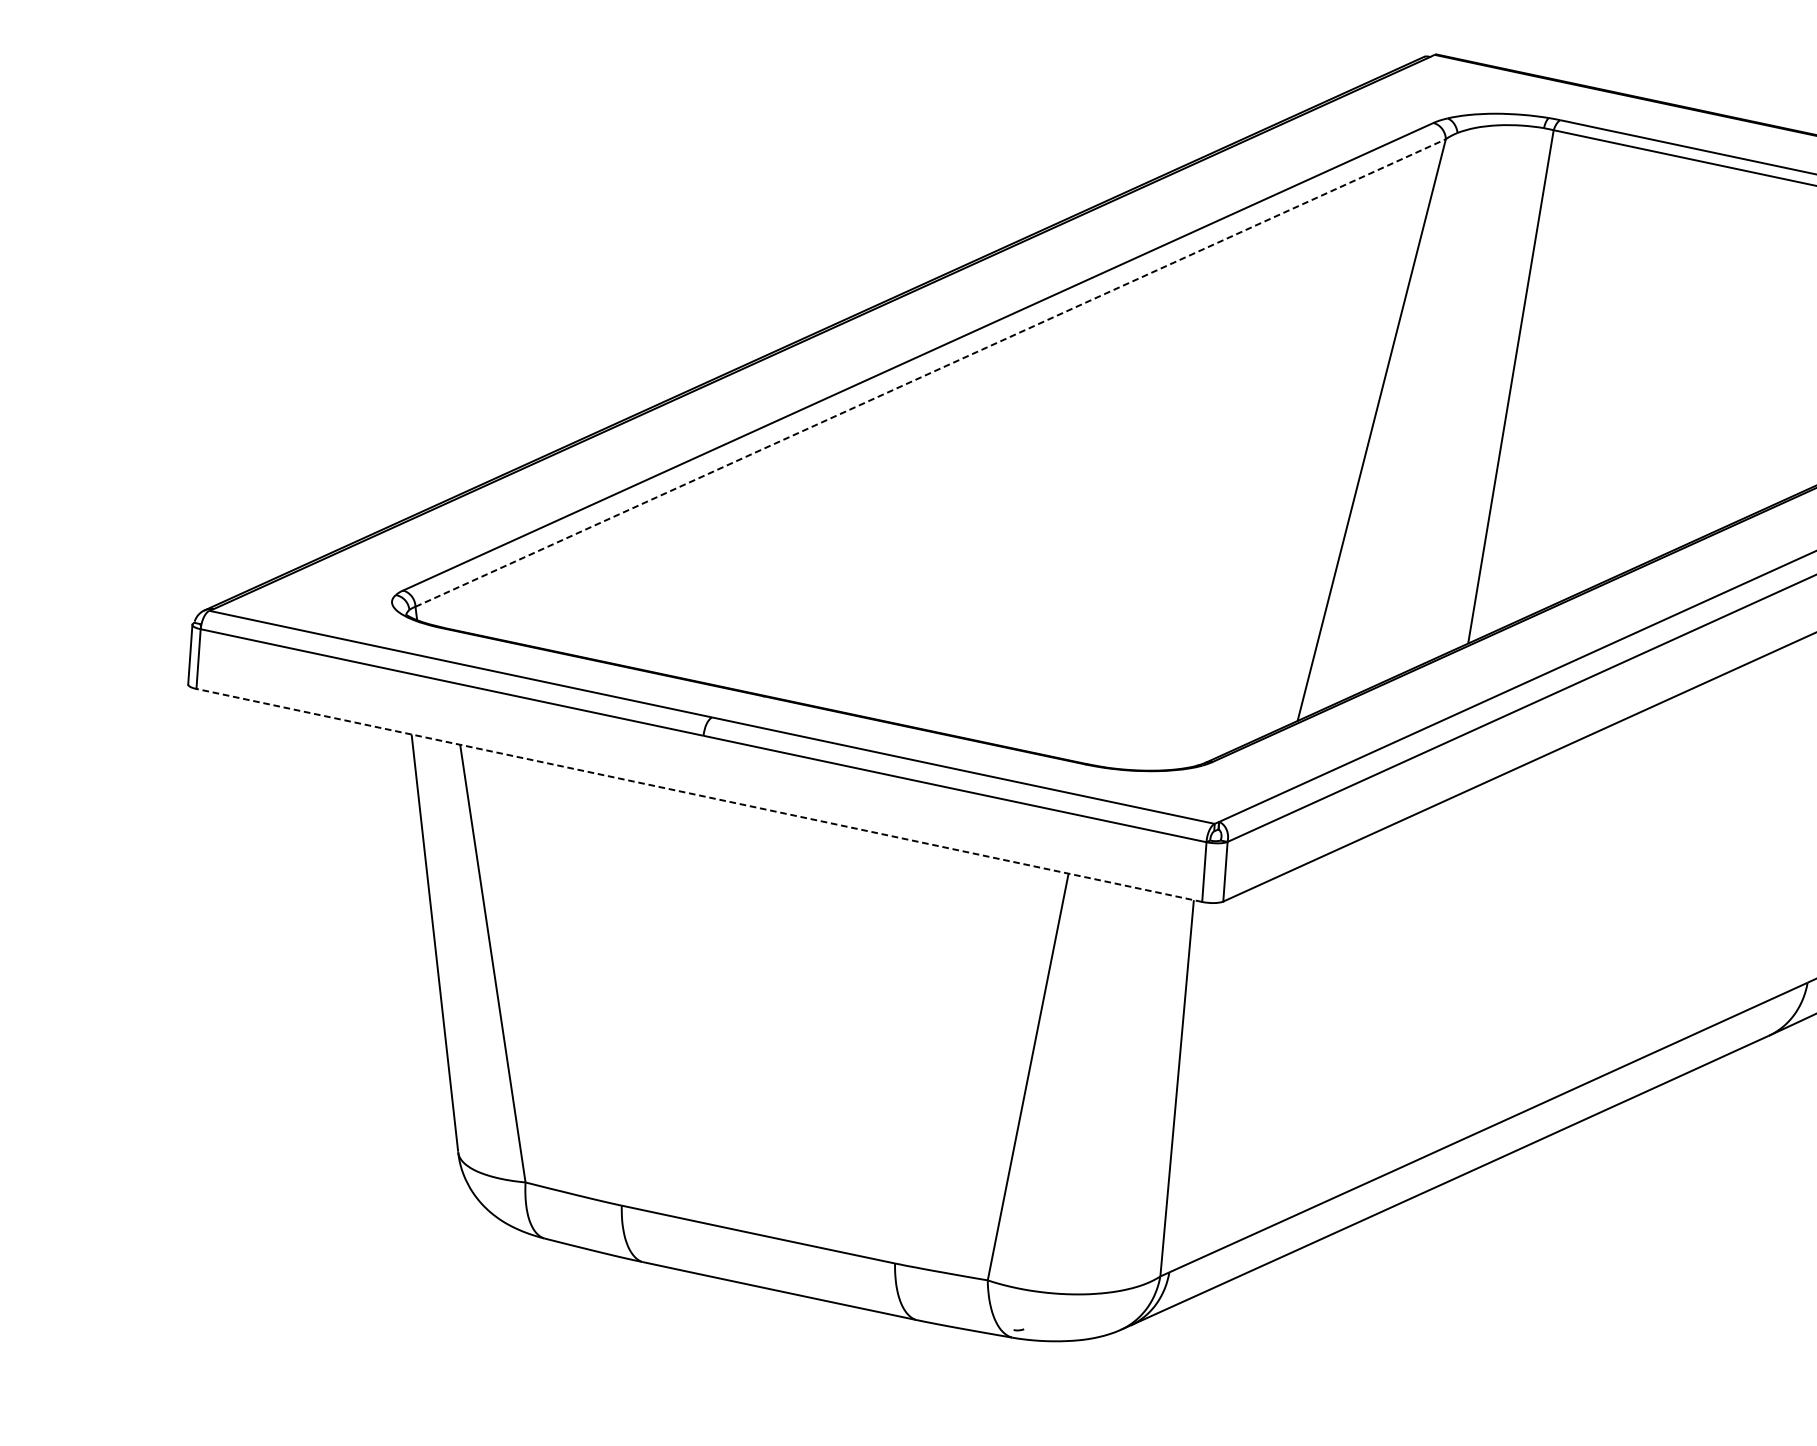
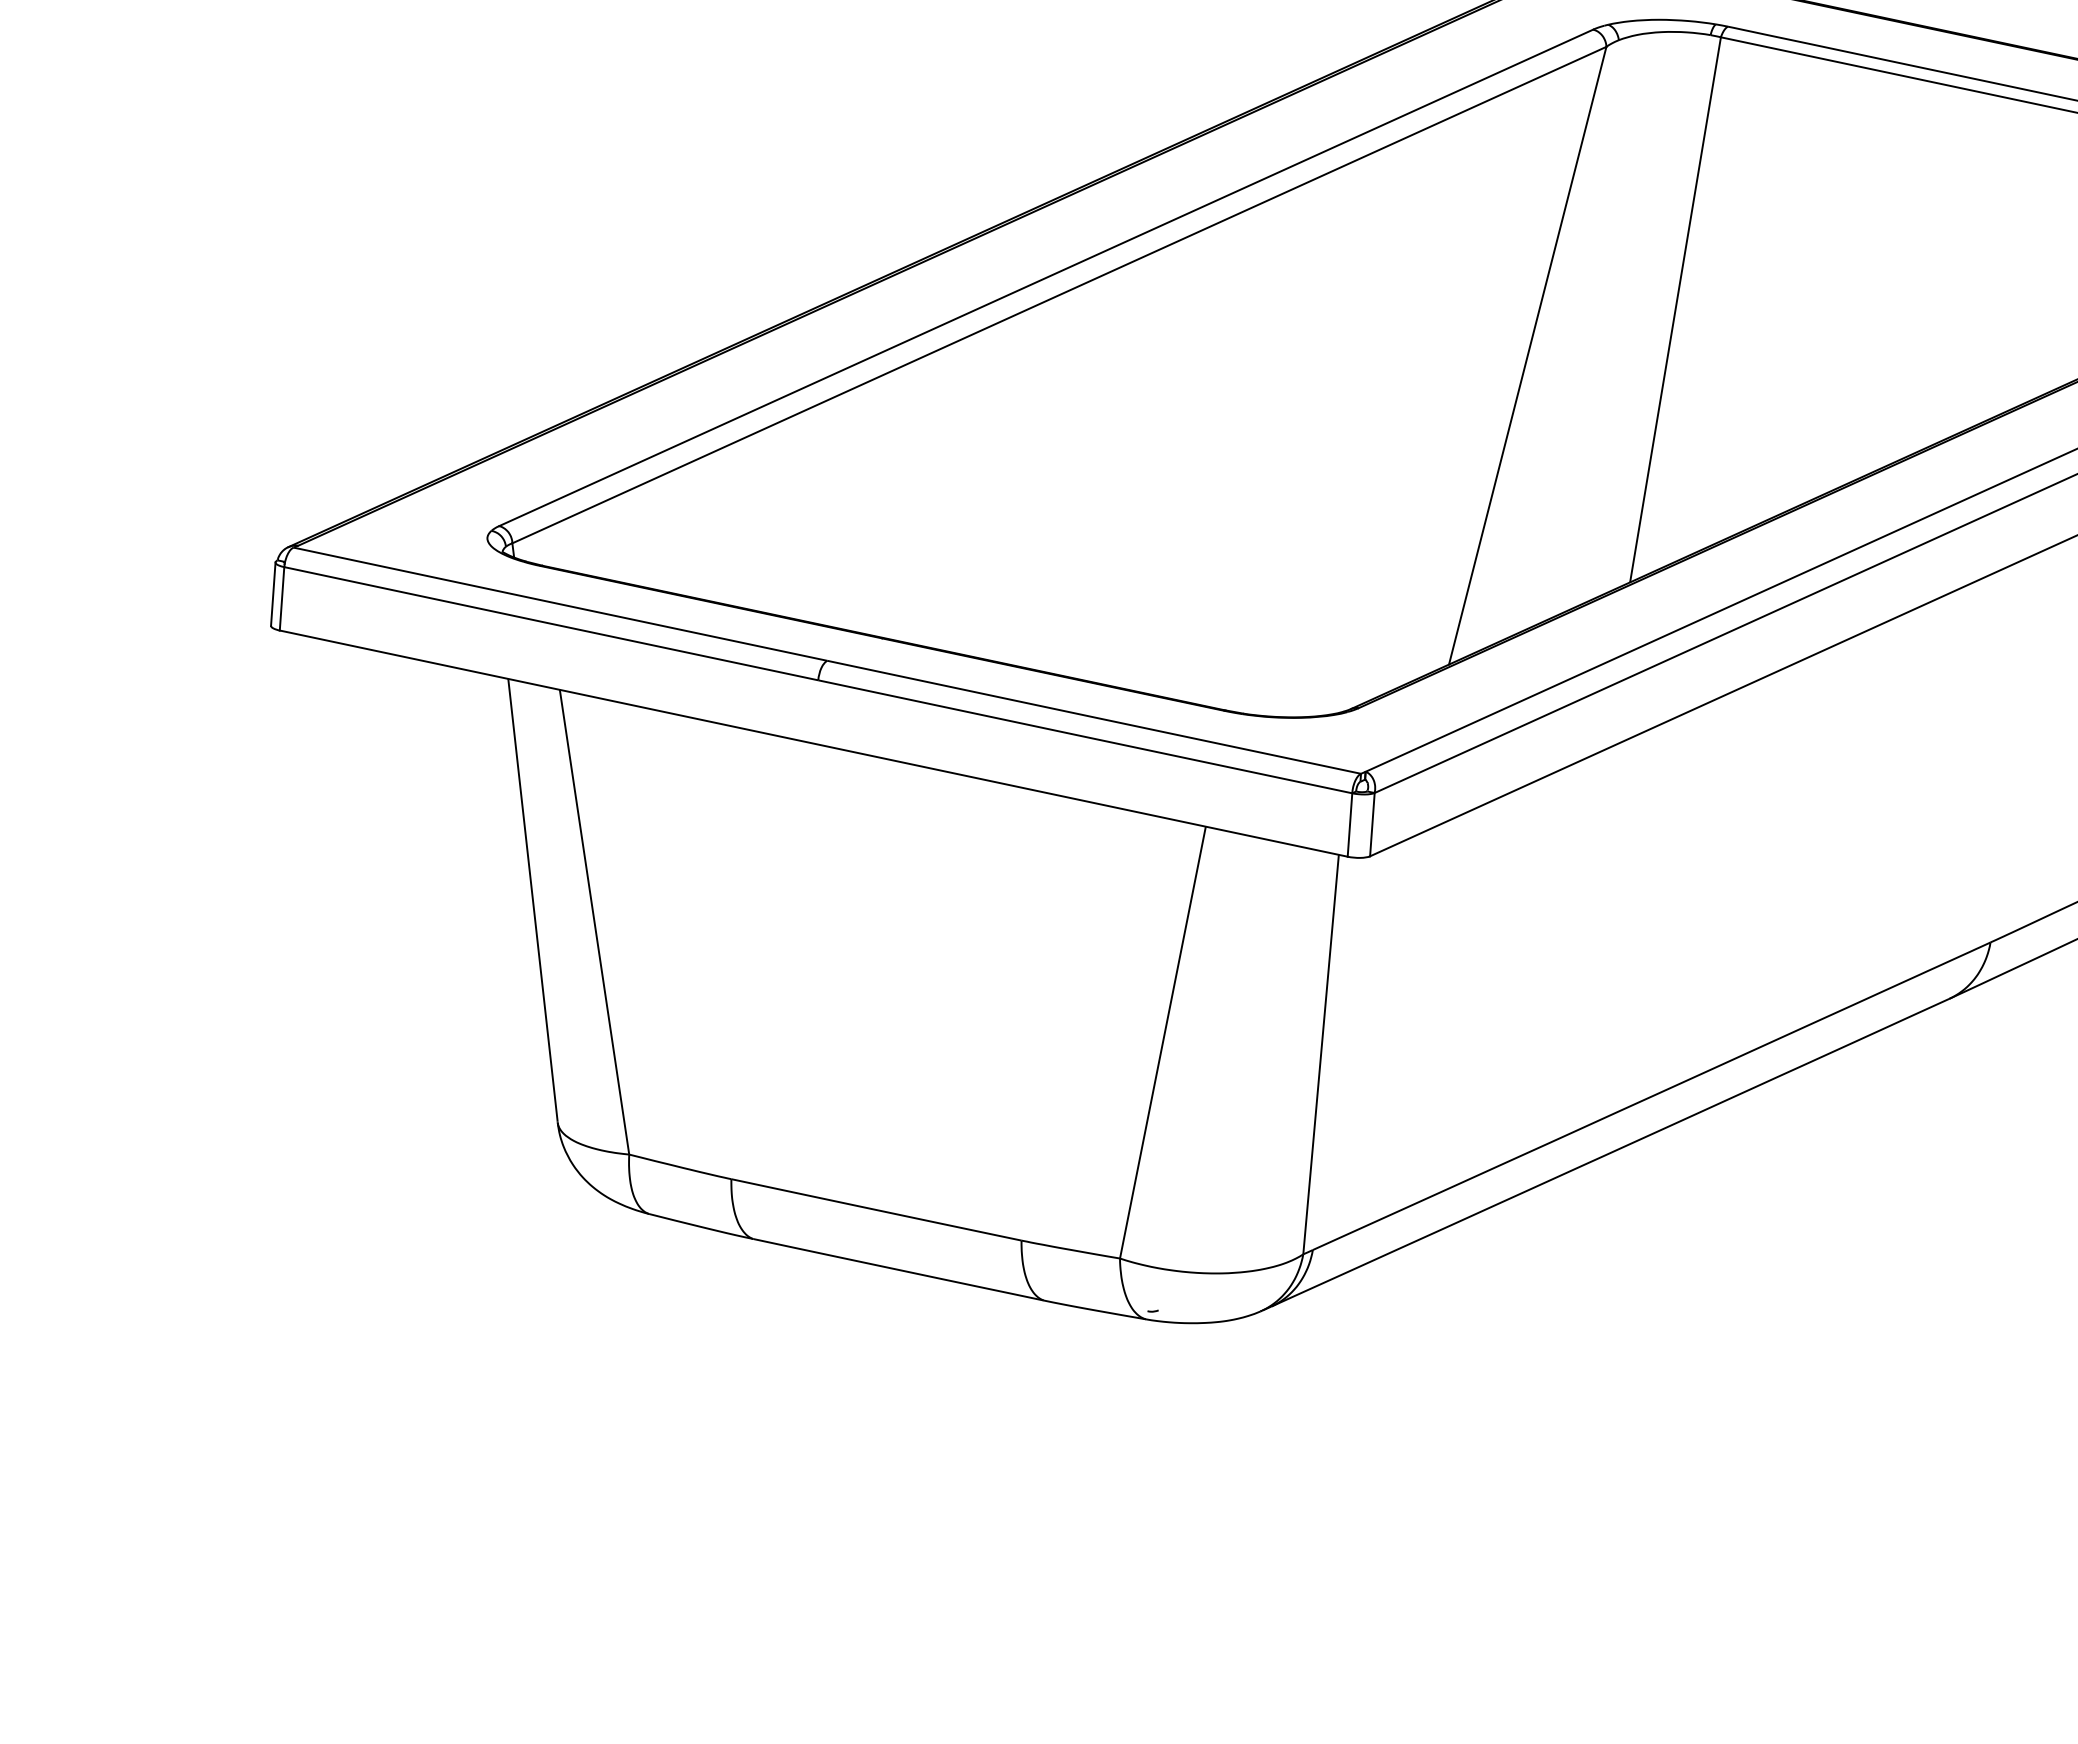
line: (930, 373) -> (1059, 295), dashed -> solid
line: (699, 795) -> (813, 743), dashed -> solid

